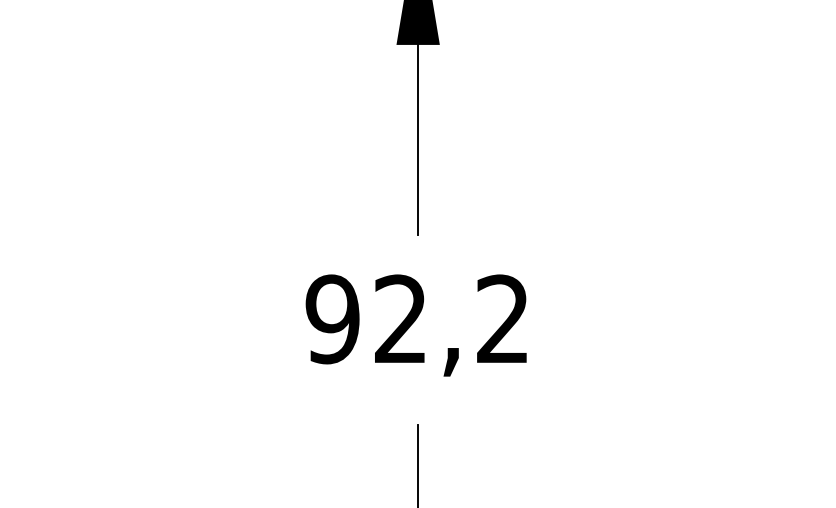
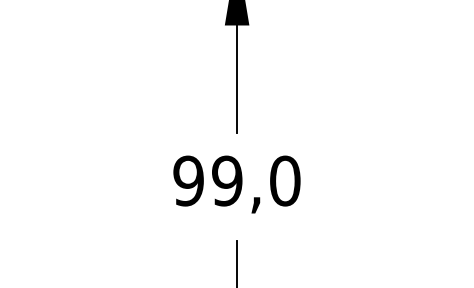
text: (452, 318) -> (256, 180), 92,2 -> 99,0

